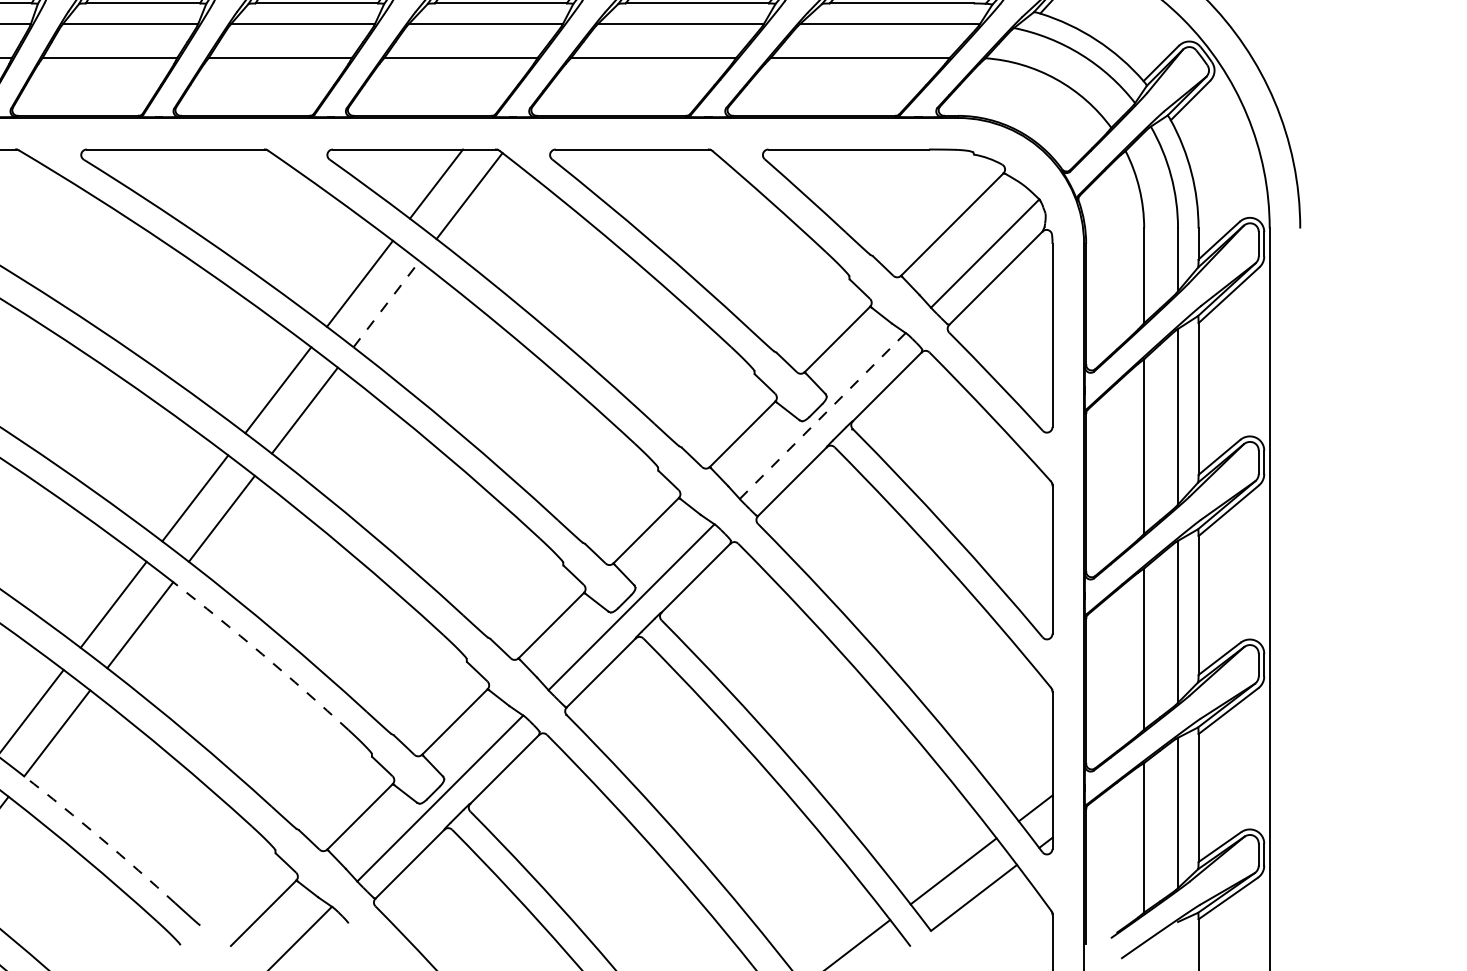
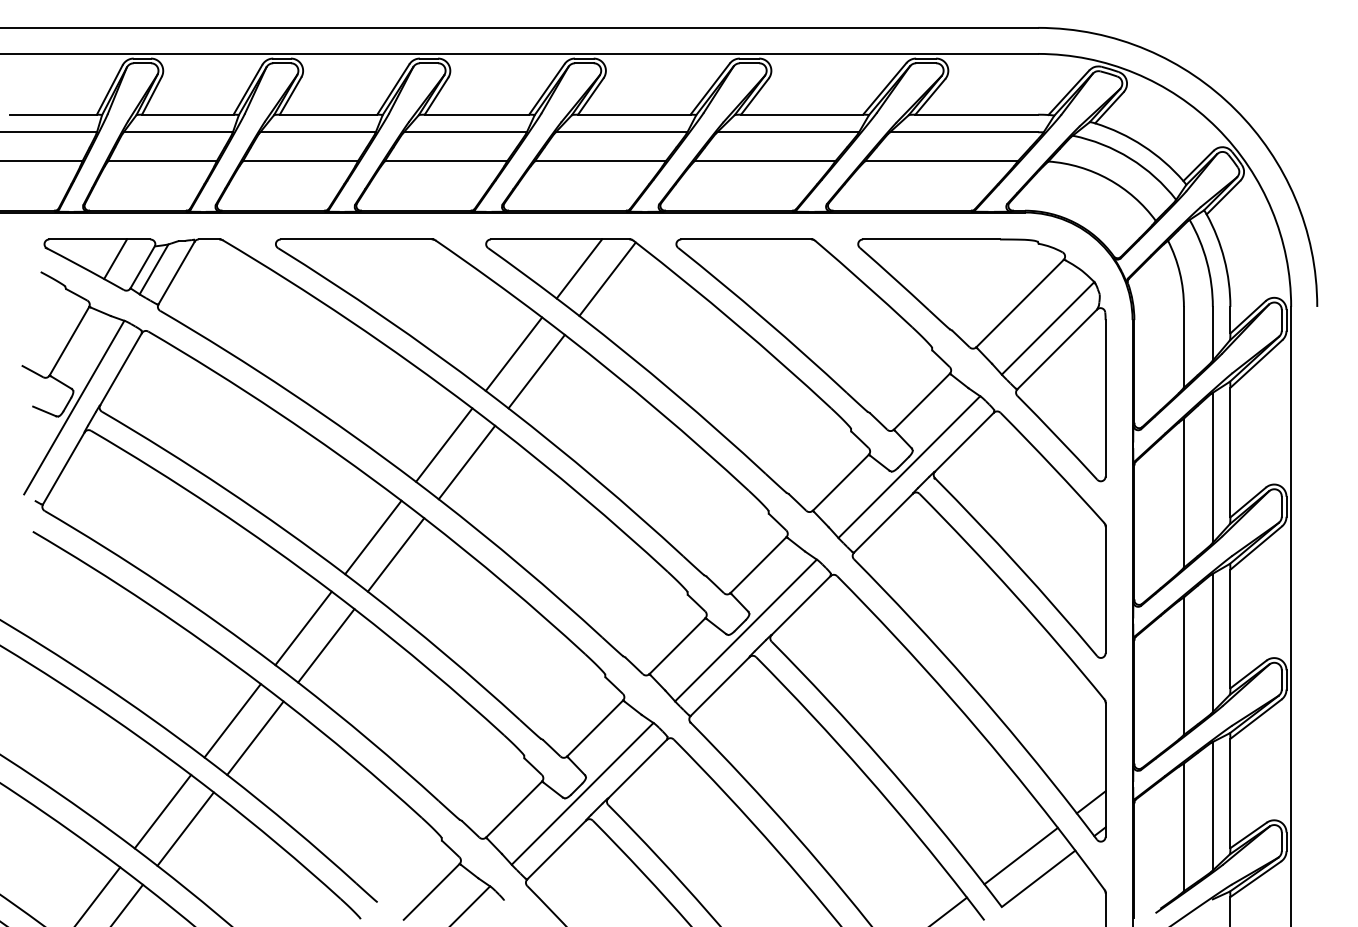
line: (387, 304) -> (537, 371), dashed -> solid
line: (822, 415) -> (909, 466), dashed -> solid
arc: (262, 654) -> (430, 670), dashed -> solid
arc: (100, 837) -> (292, 827), dashed -> solid

